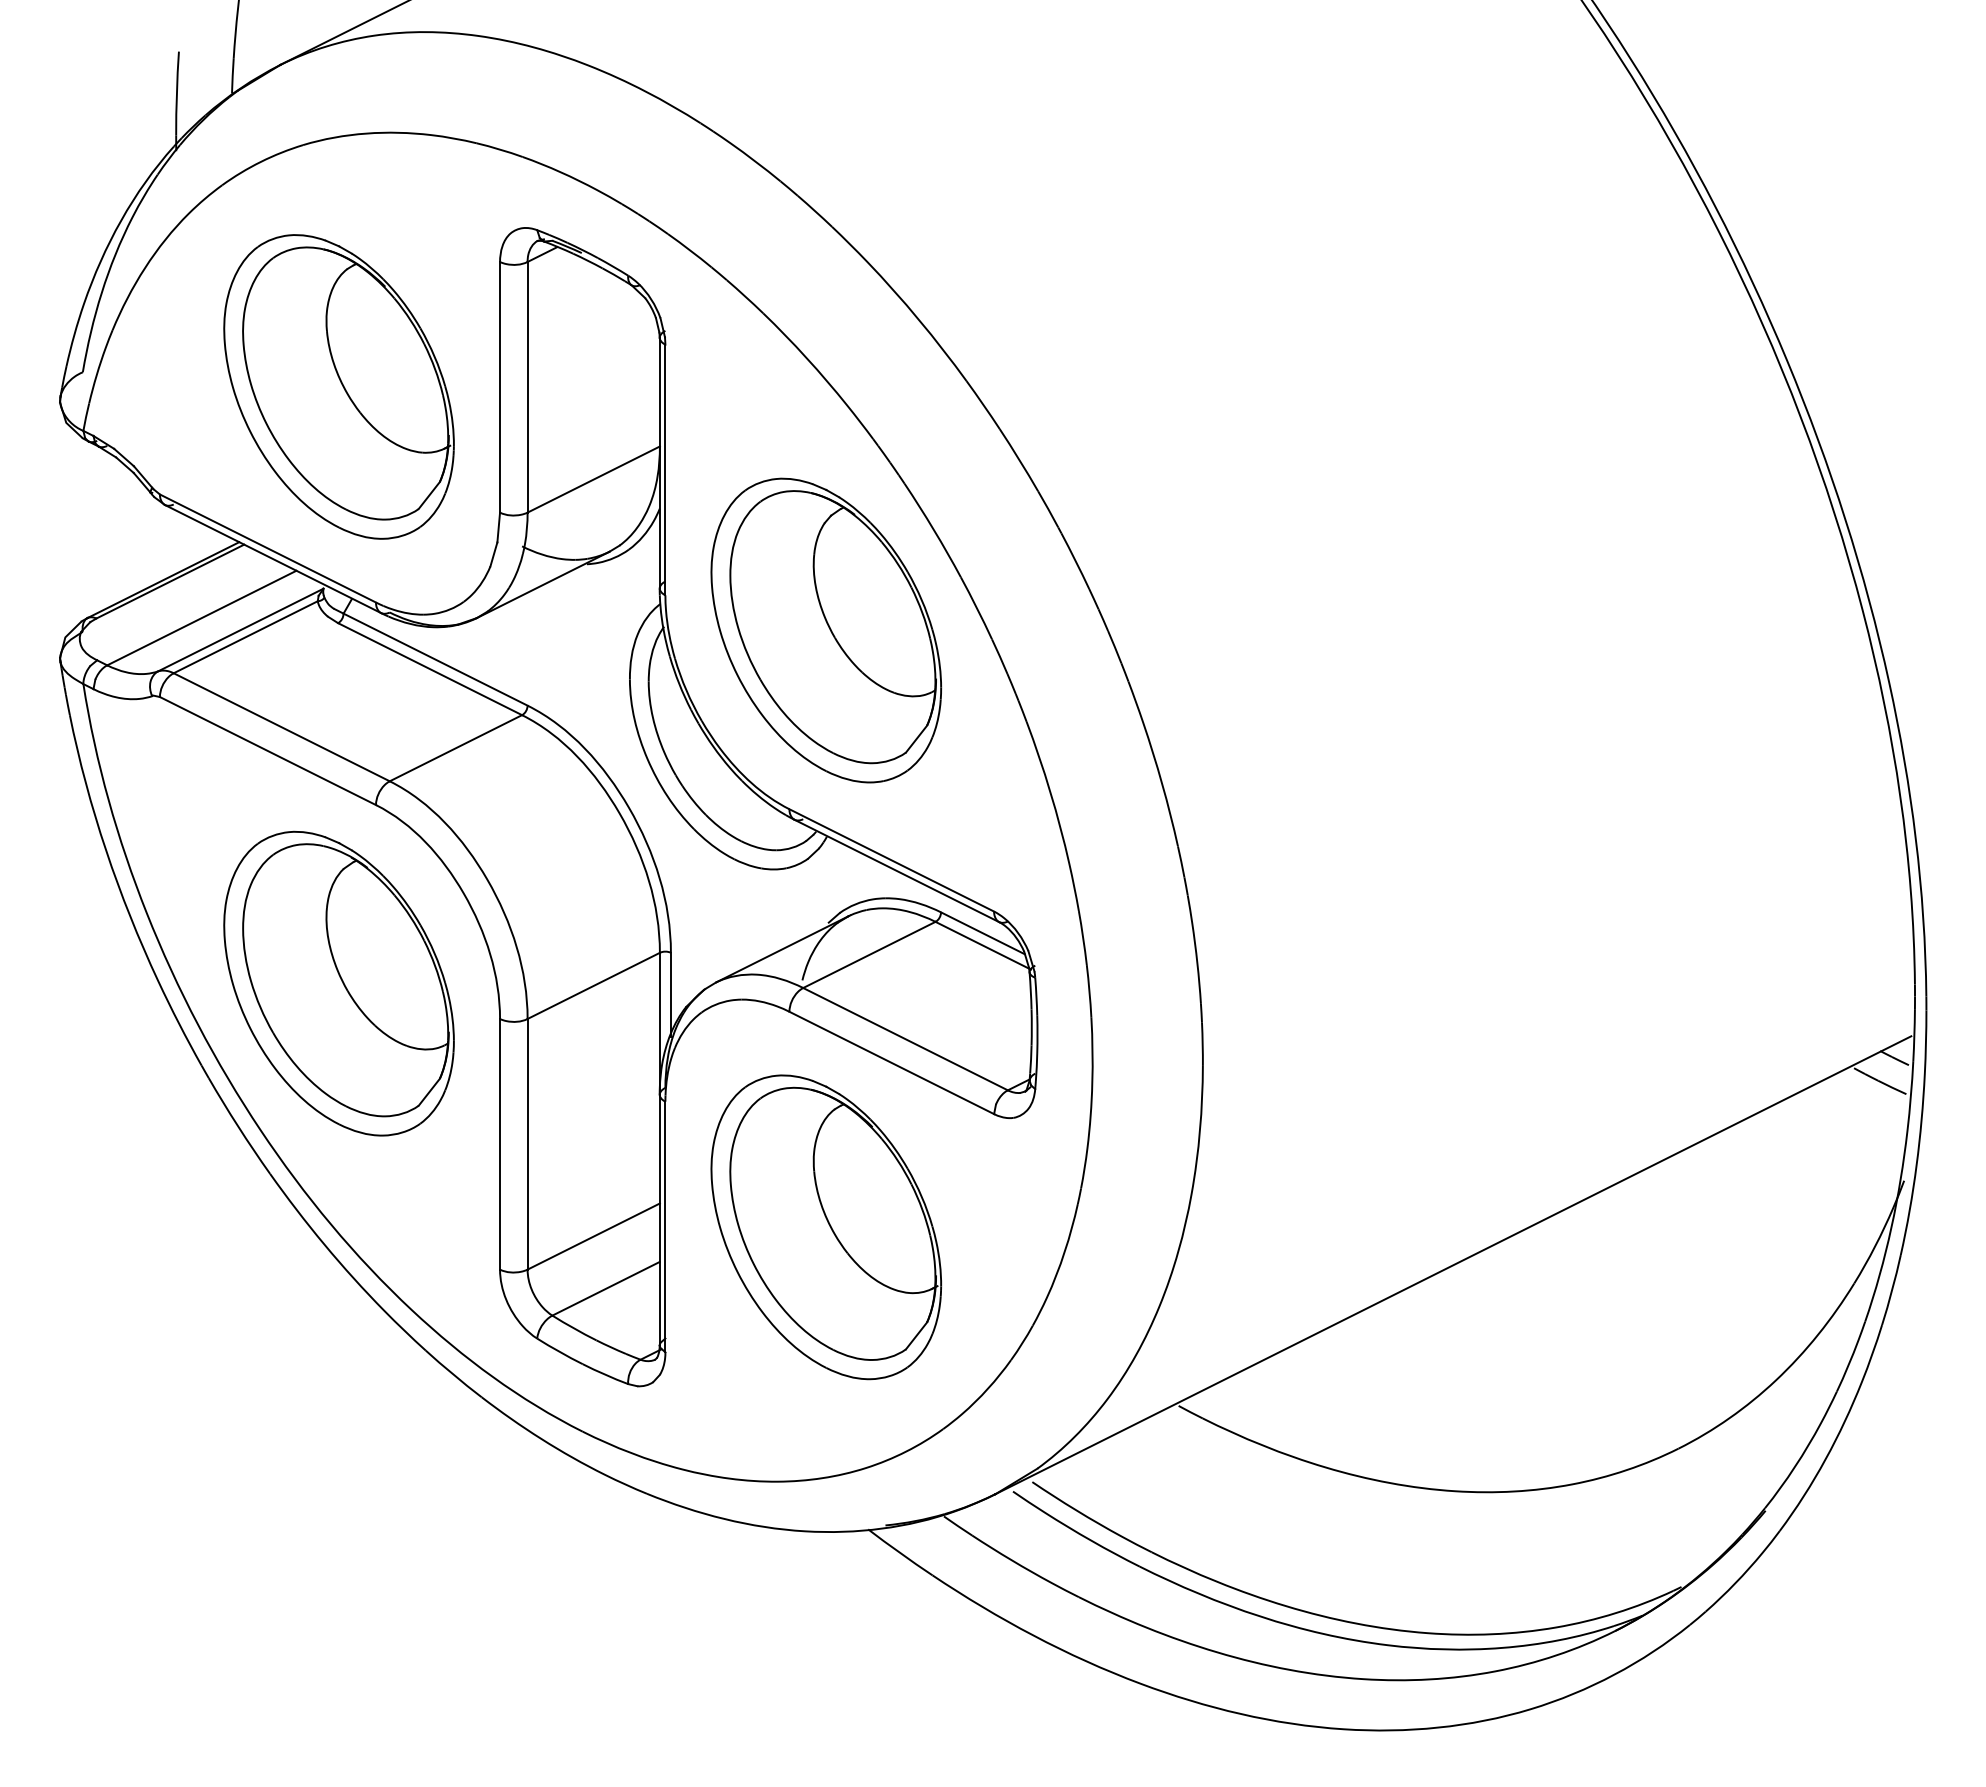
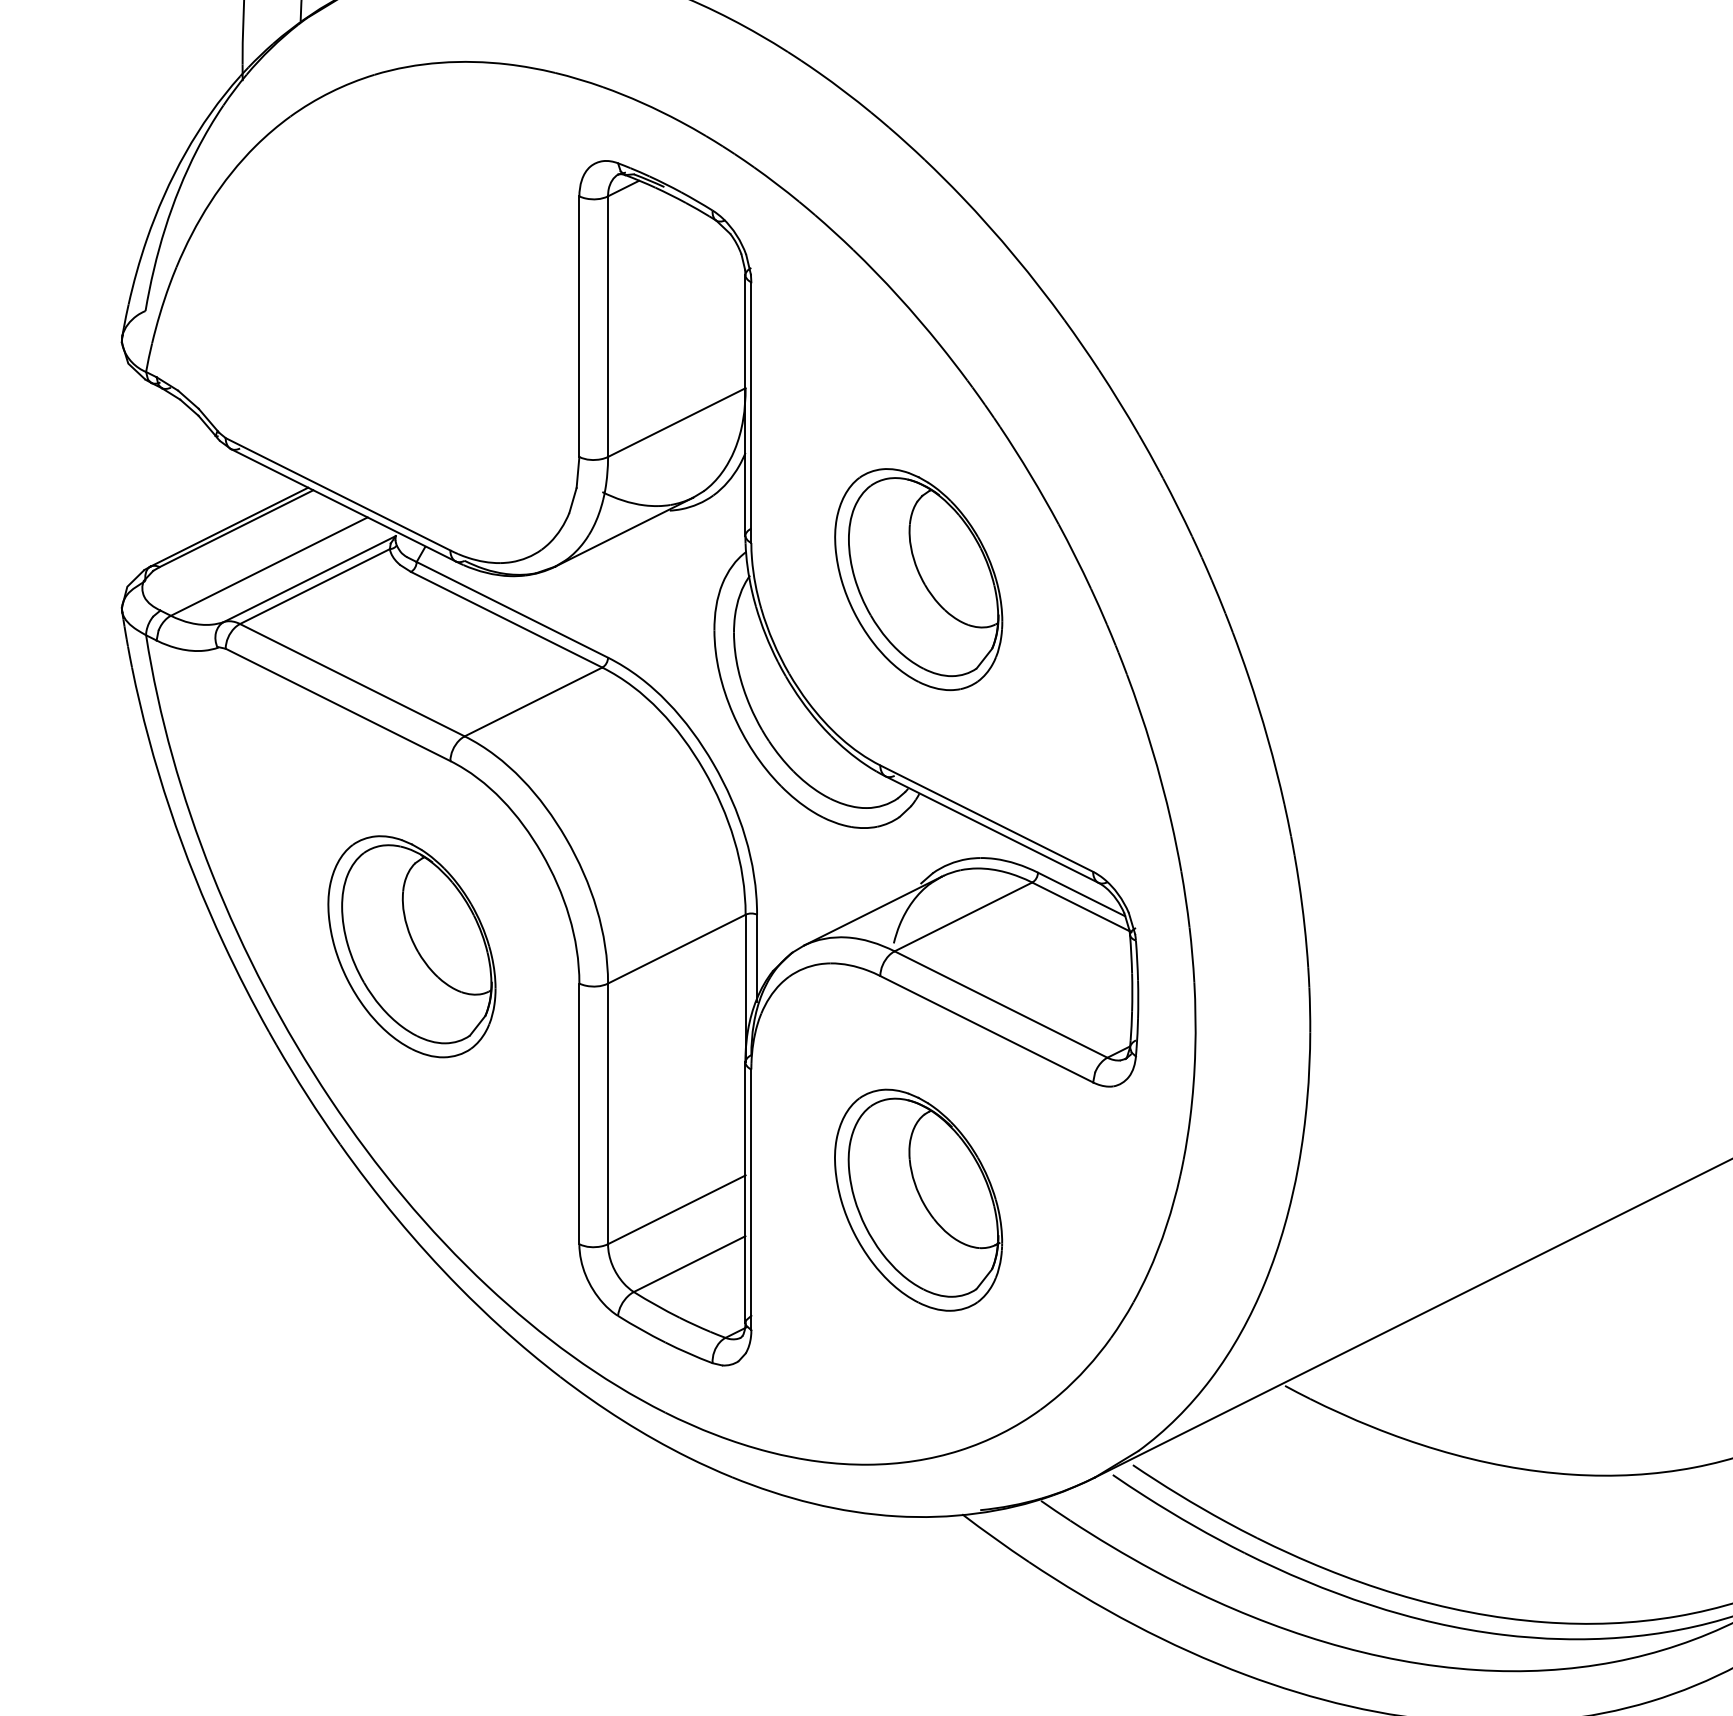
part: (338, 386) -> (411, 325), removed
part: (826, 630) -> (918, 579), size x0.7
part: (338, 983) -> (411, 946), size x0.7
part: (825, 1227) -> (917, 1200), size x0.7

